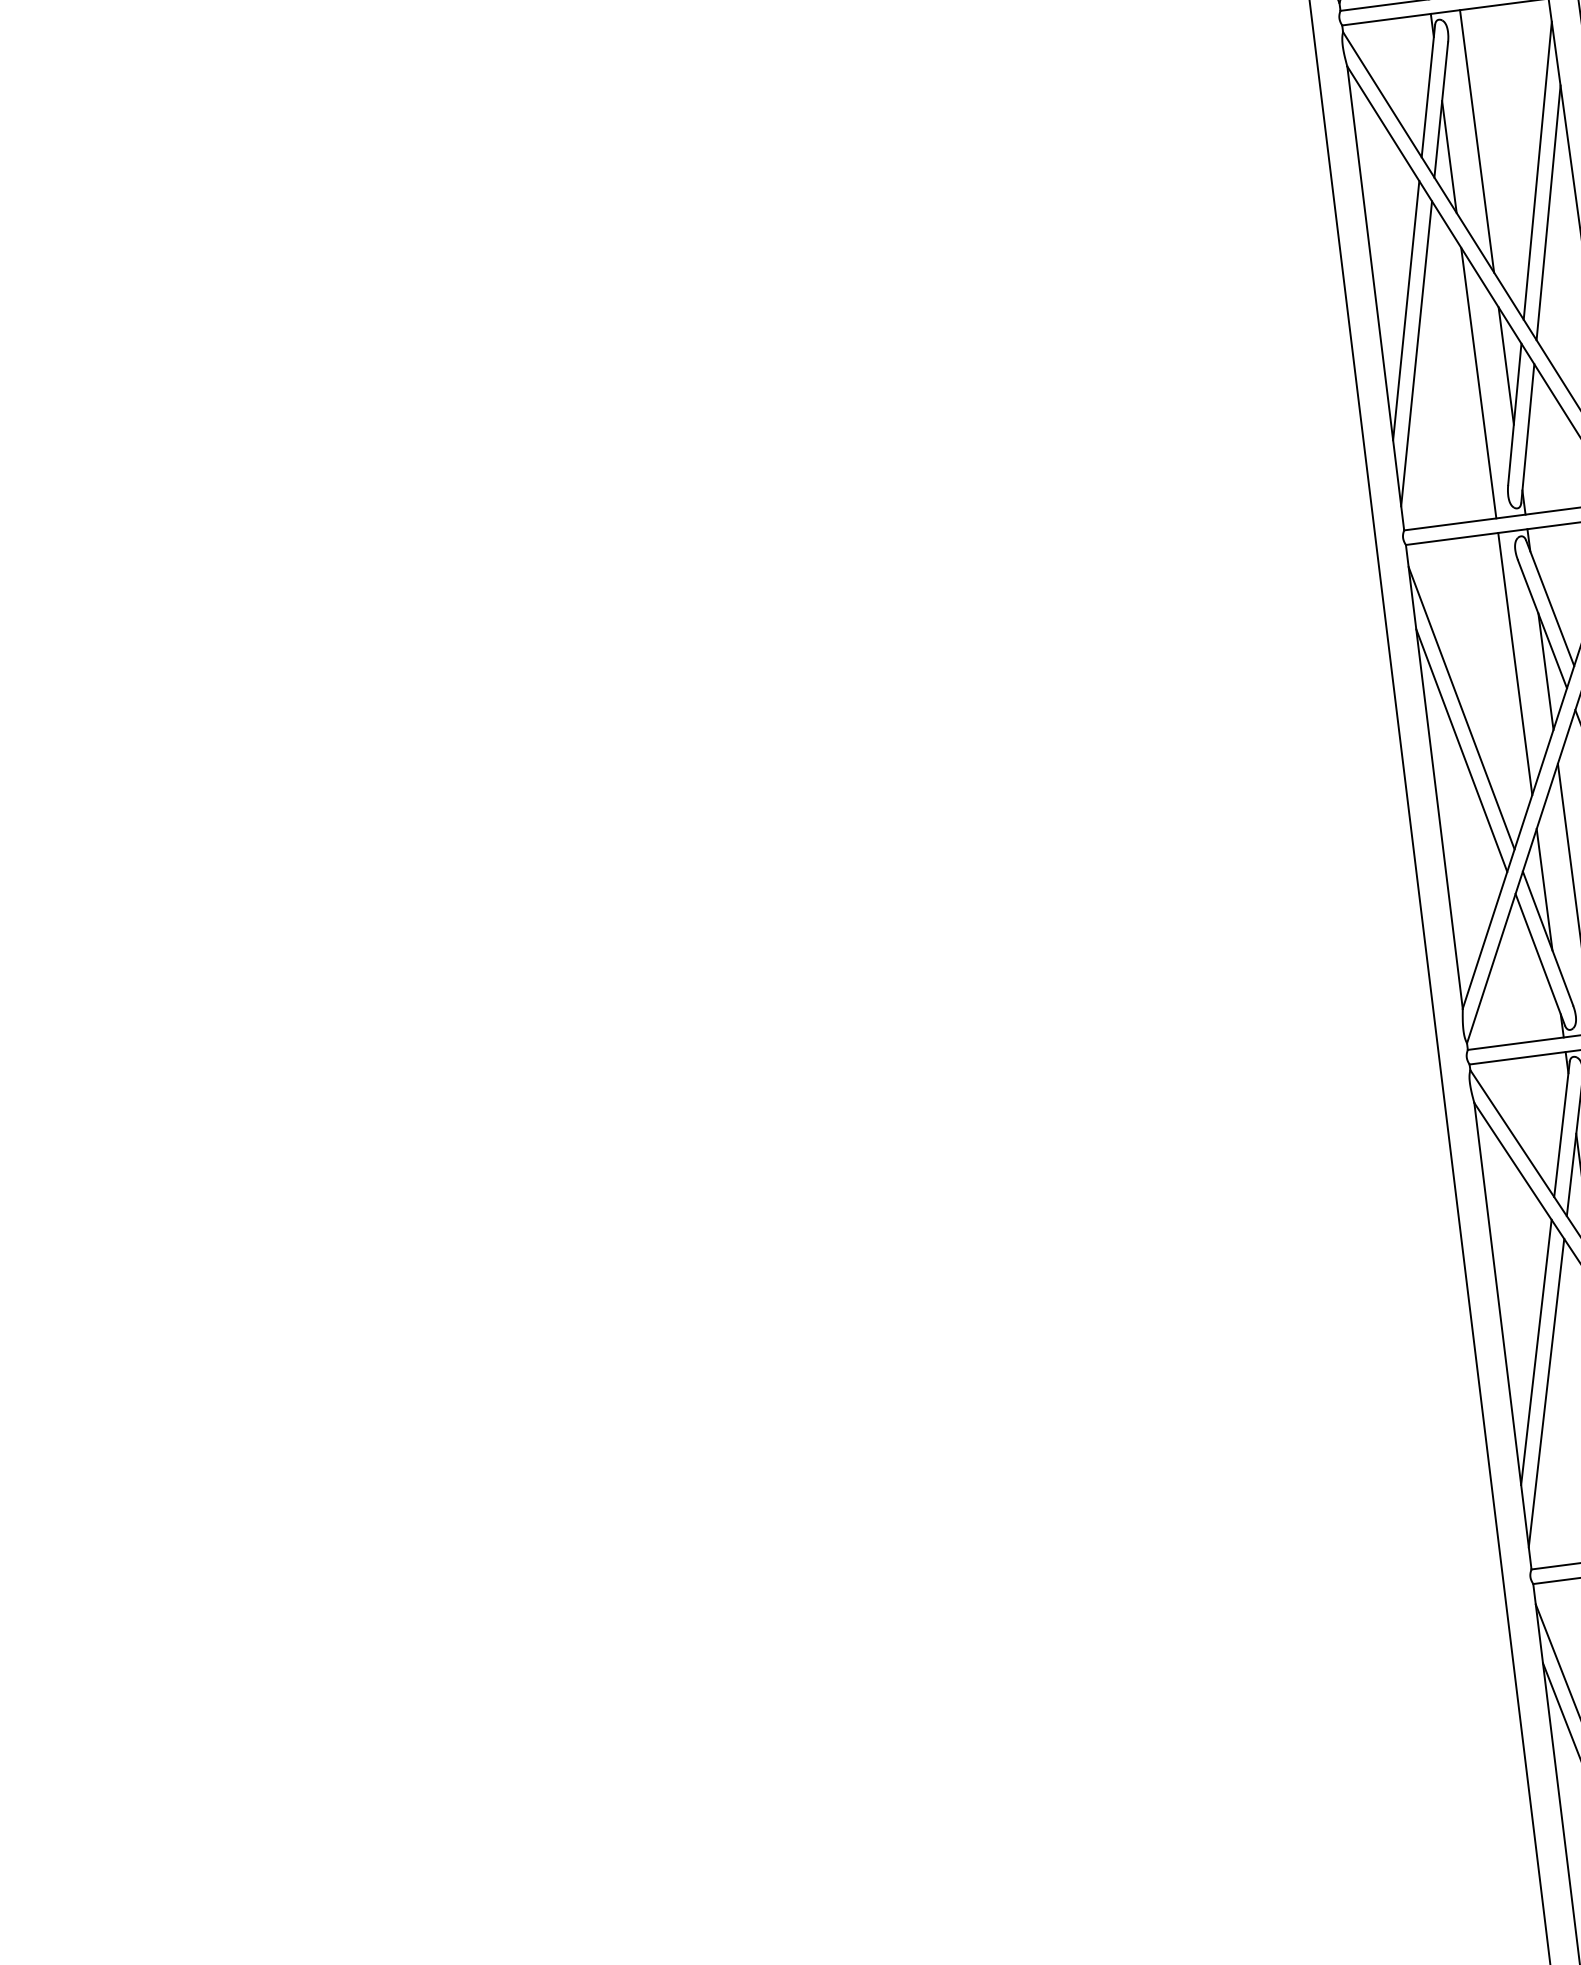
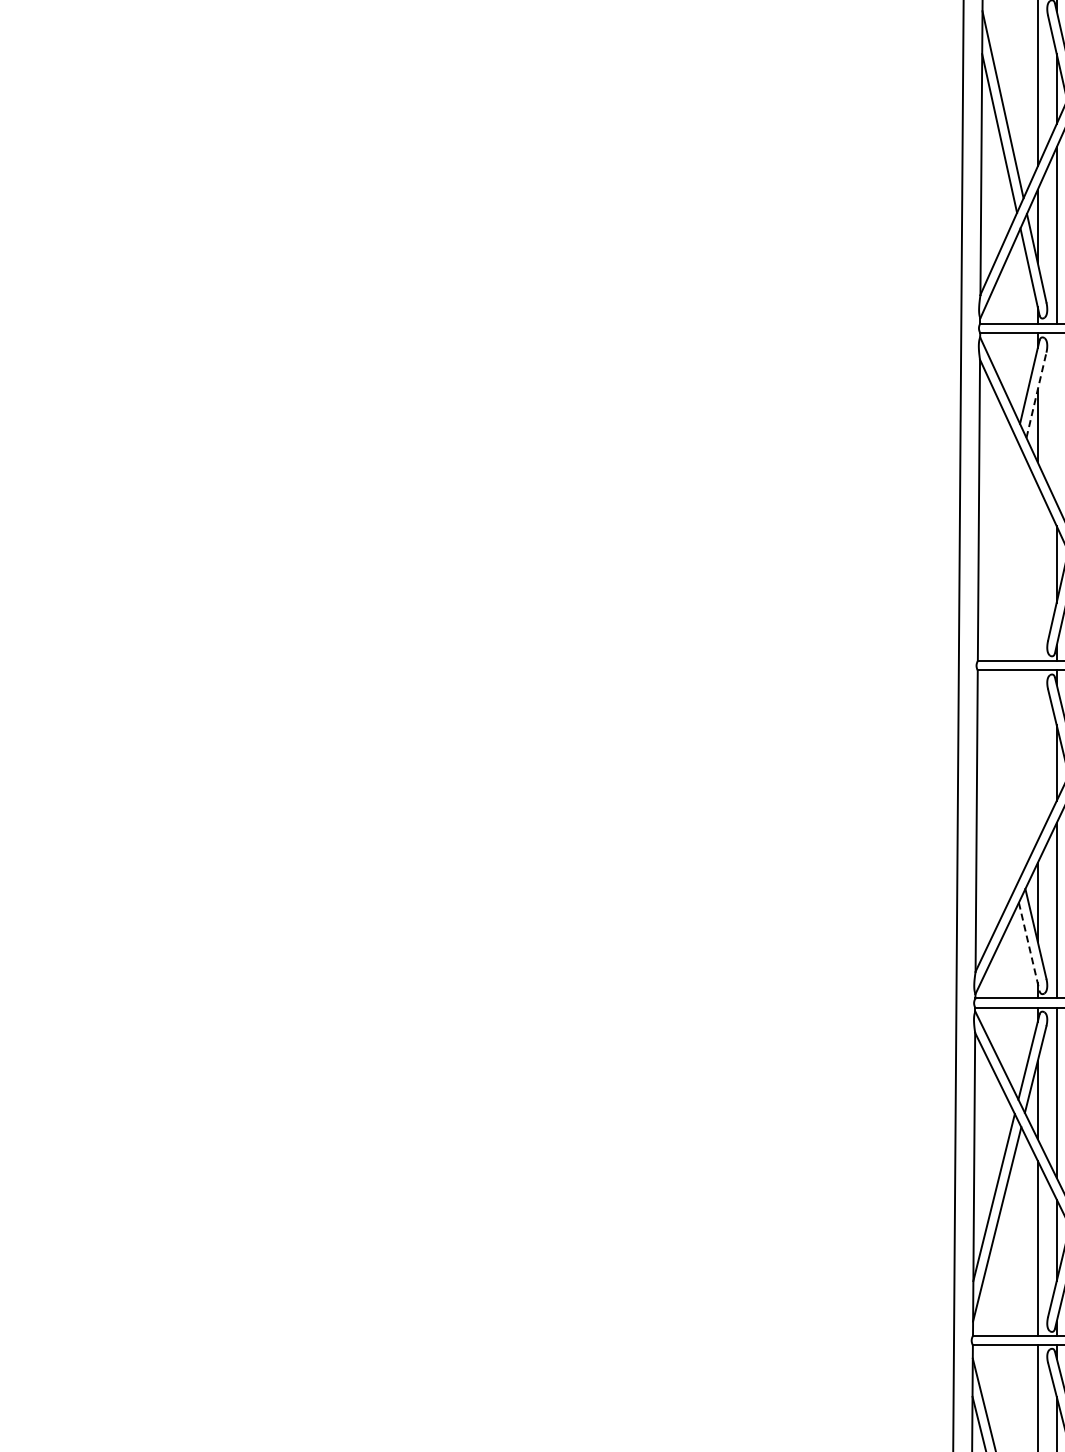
line: (1441, 110) -> (1036, 395), solid -> dashed
line: (1476, 141) -> (1056, 418), removed
line: (1406, 310) -> (997, 520), removed
line: (1414, 353) -> (999, 548), removed
line: (1478, 383) -> (1037, 573), removed
line: (1514, 663) -> (1037, 755), removed
line: (1461, 708) -> (999, 779), removed
line: (1461, 750) -> (996, 806), removed
line: (1540, 960) -> (1029, 947), solid -> dashed

